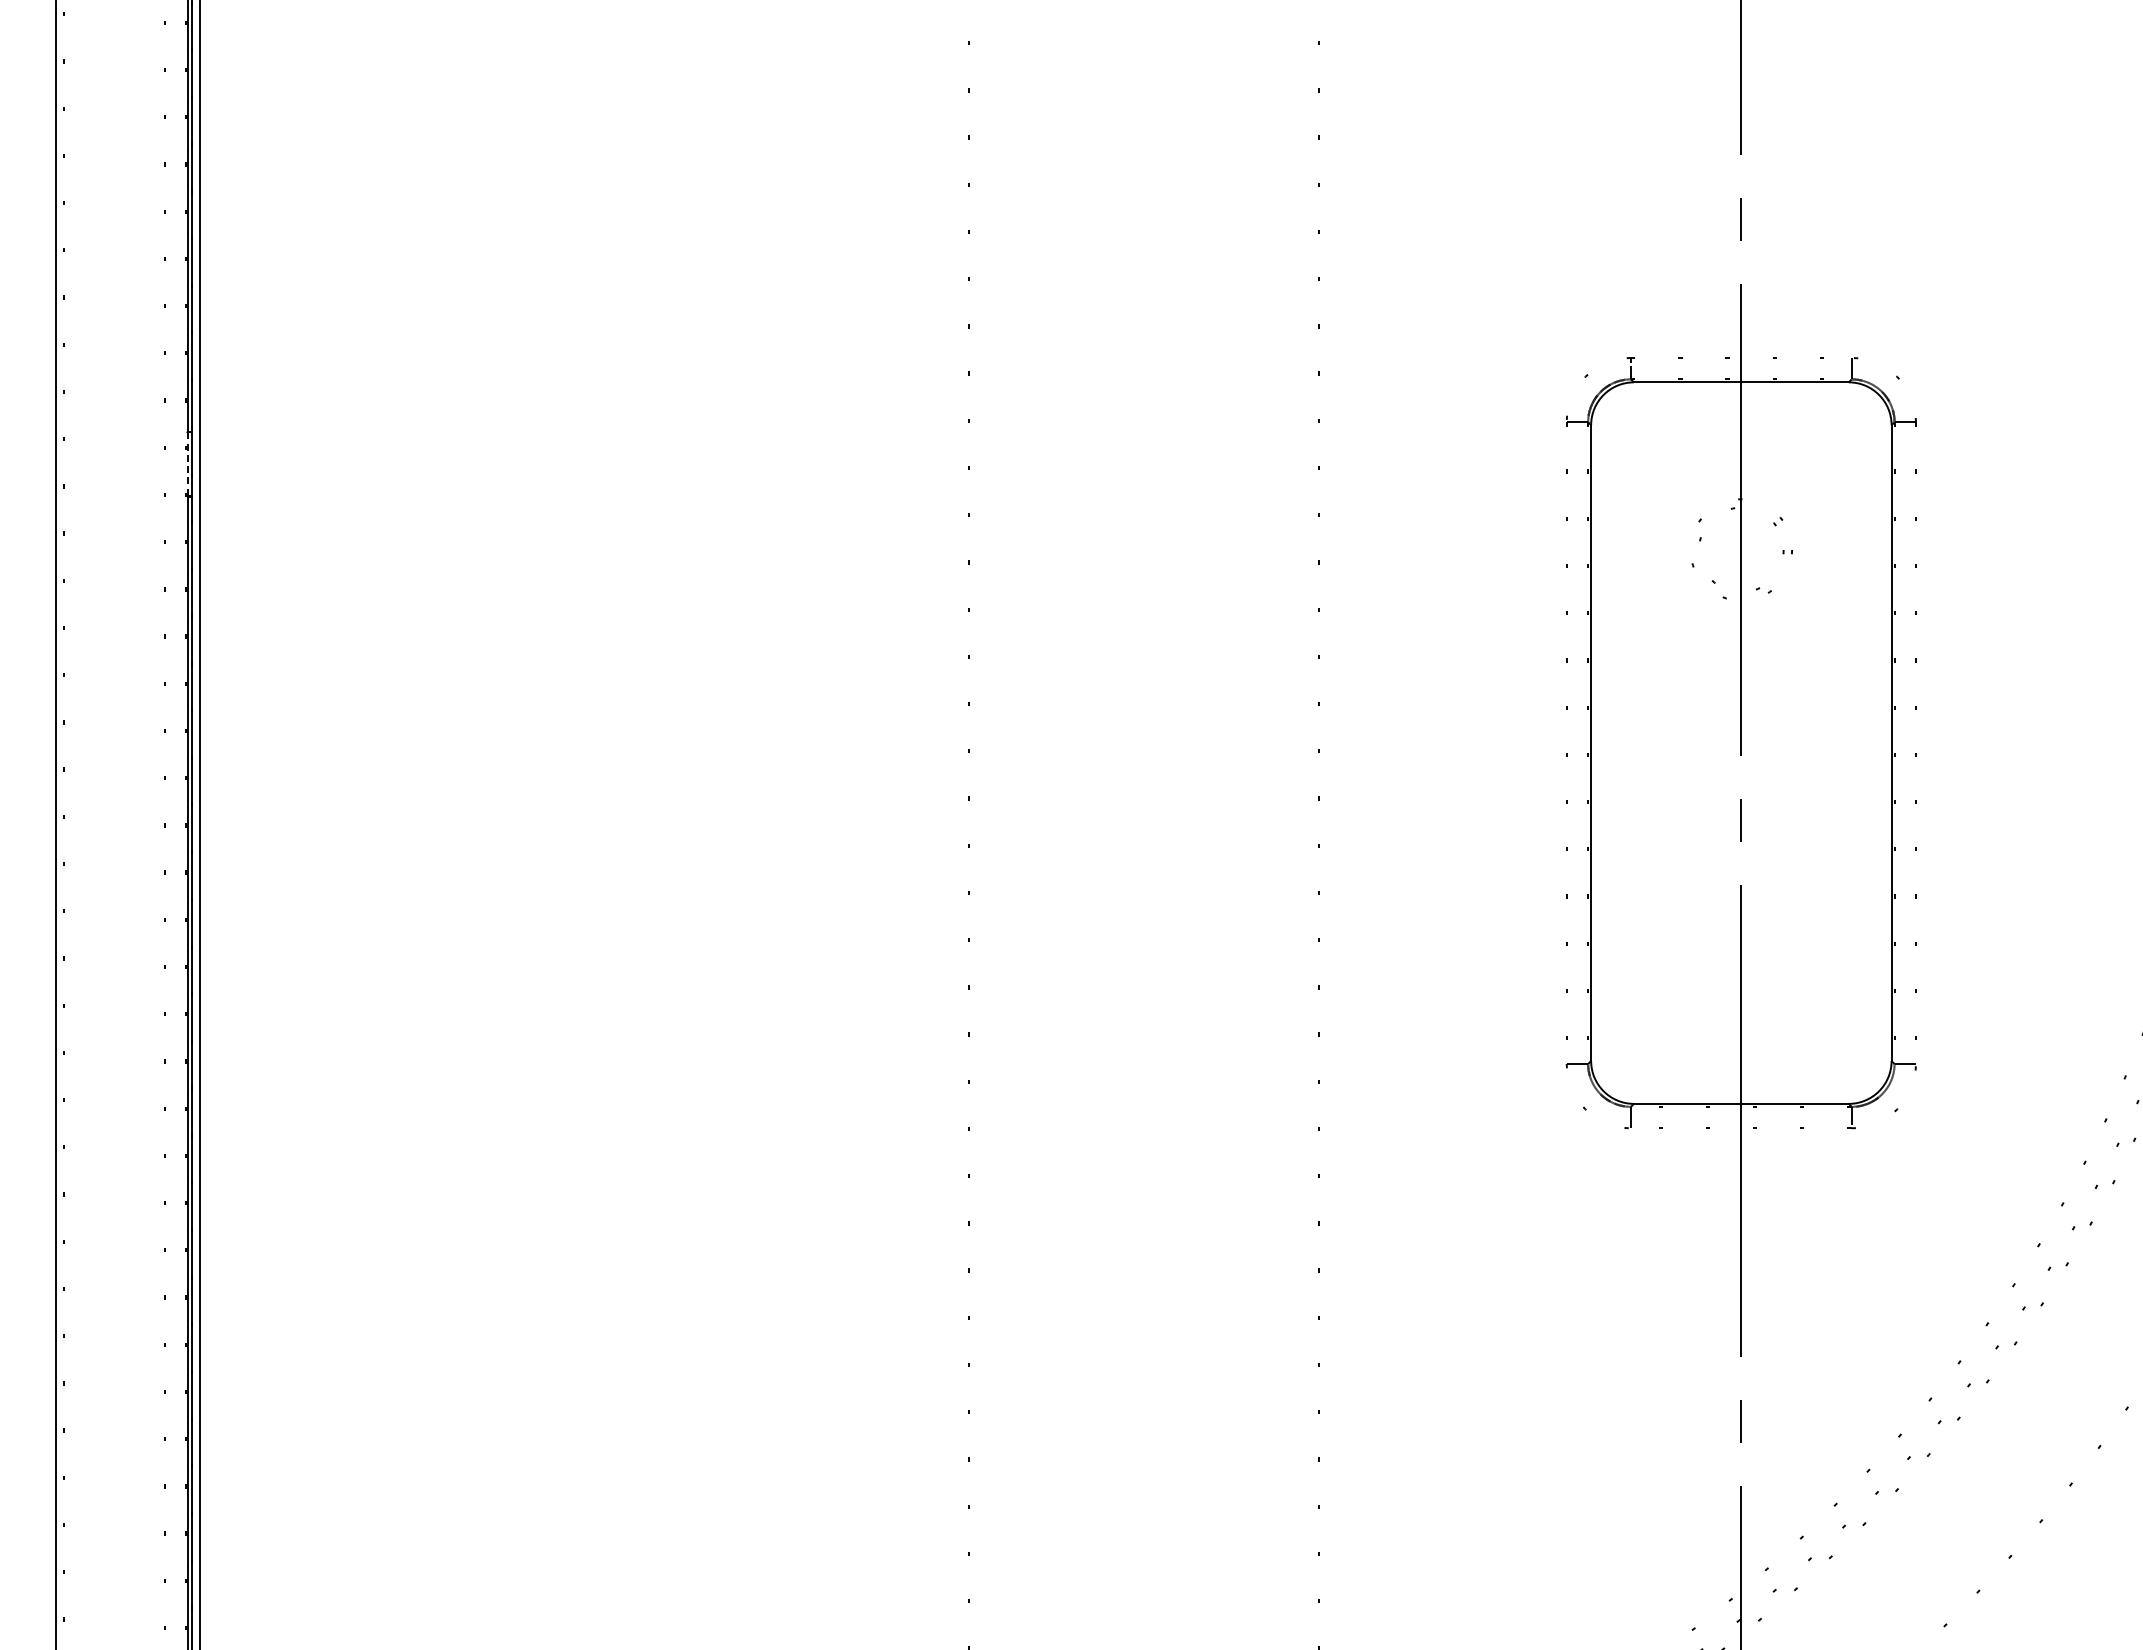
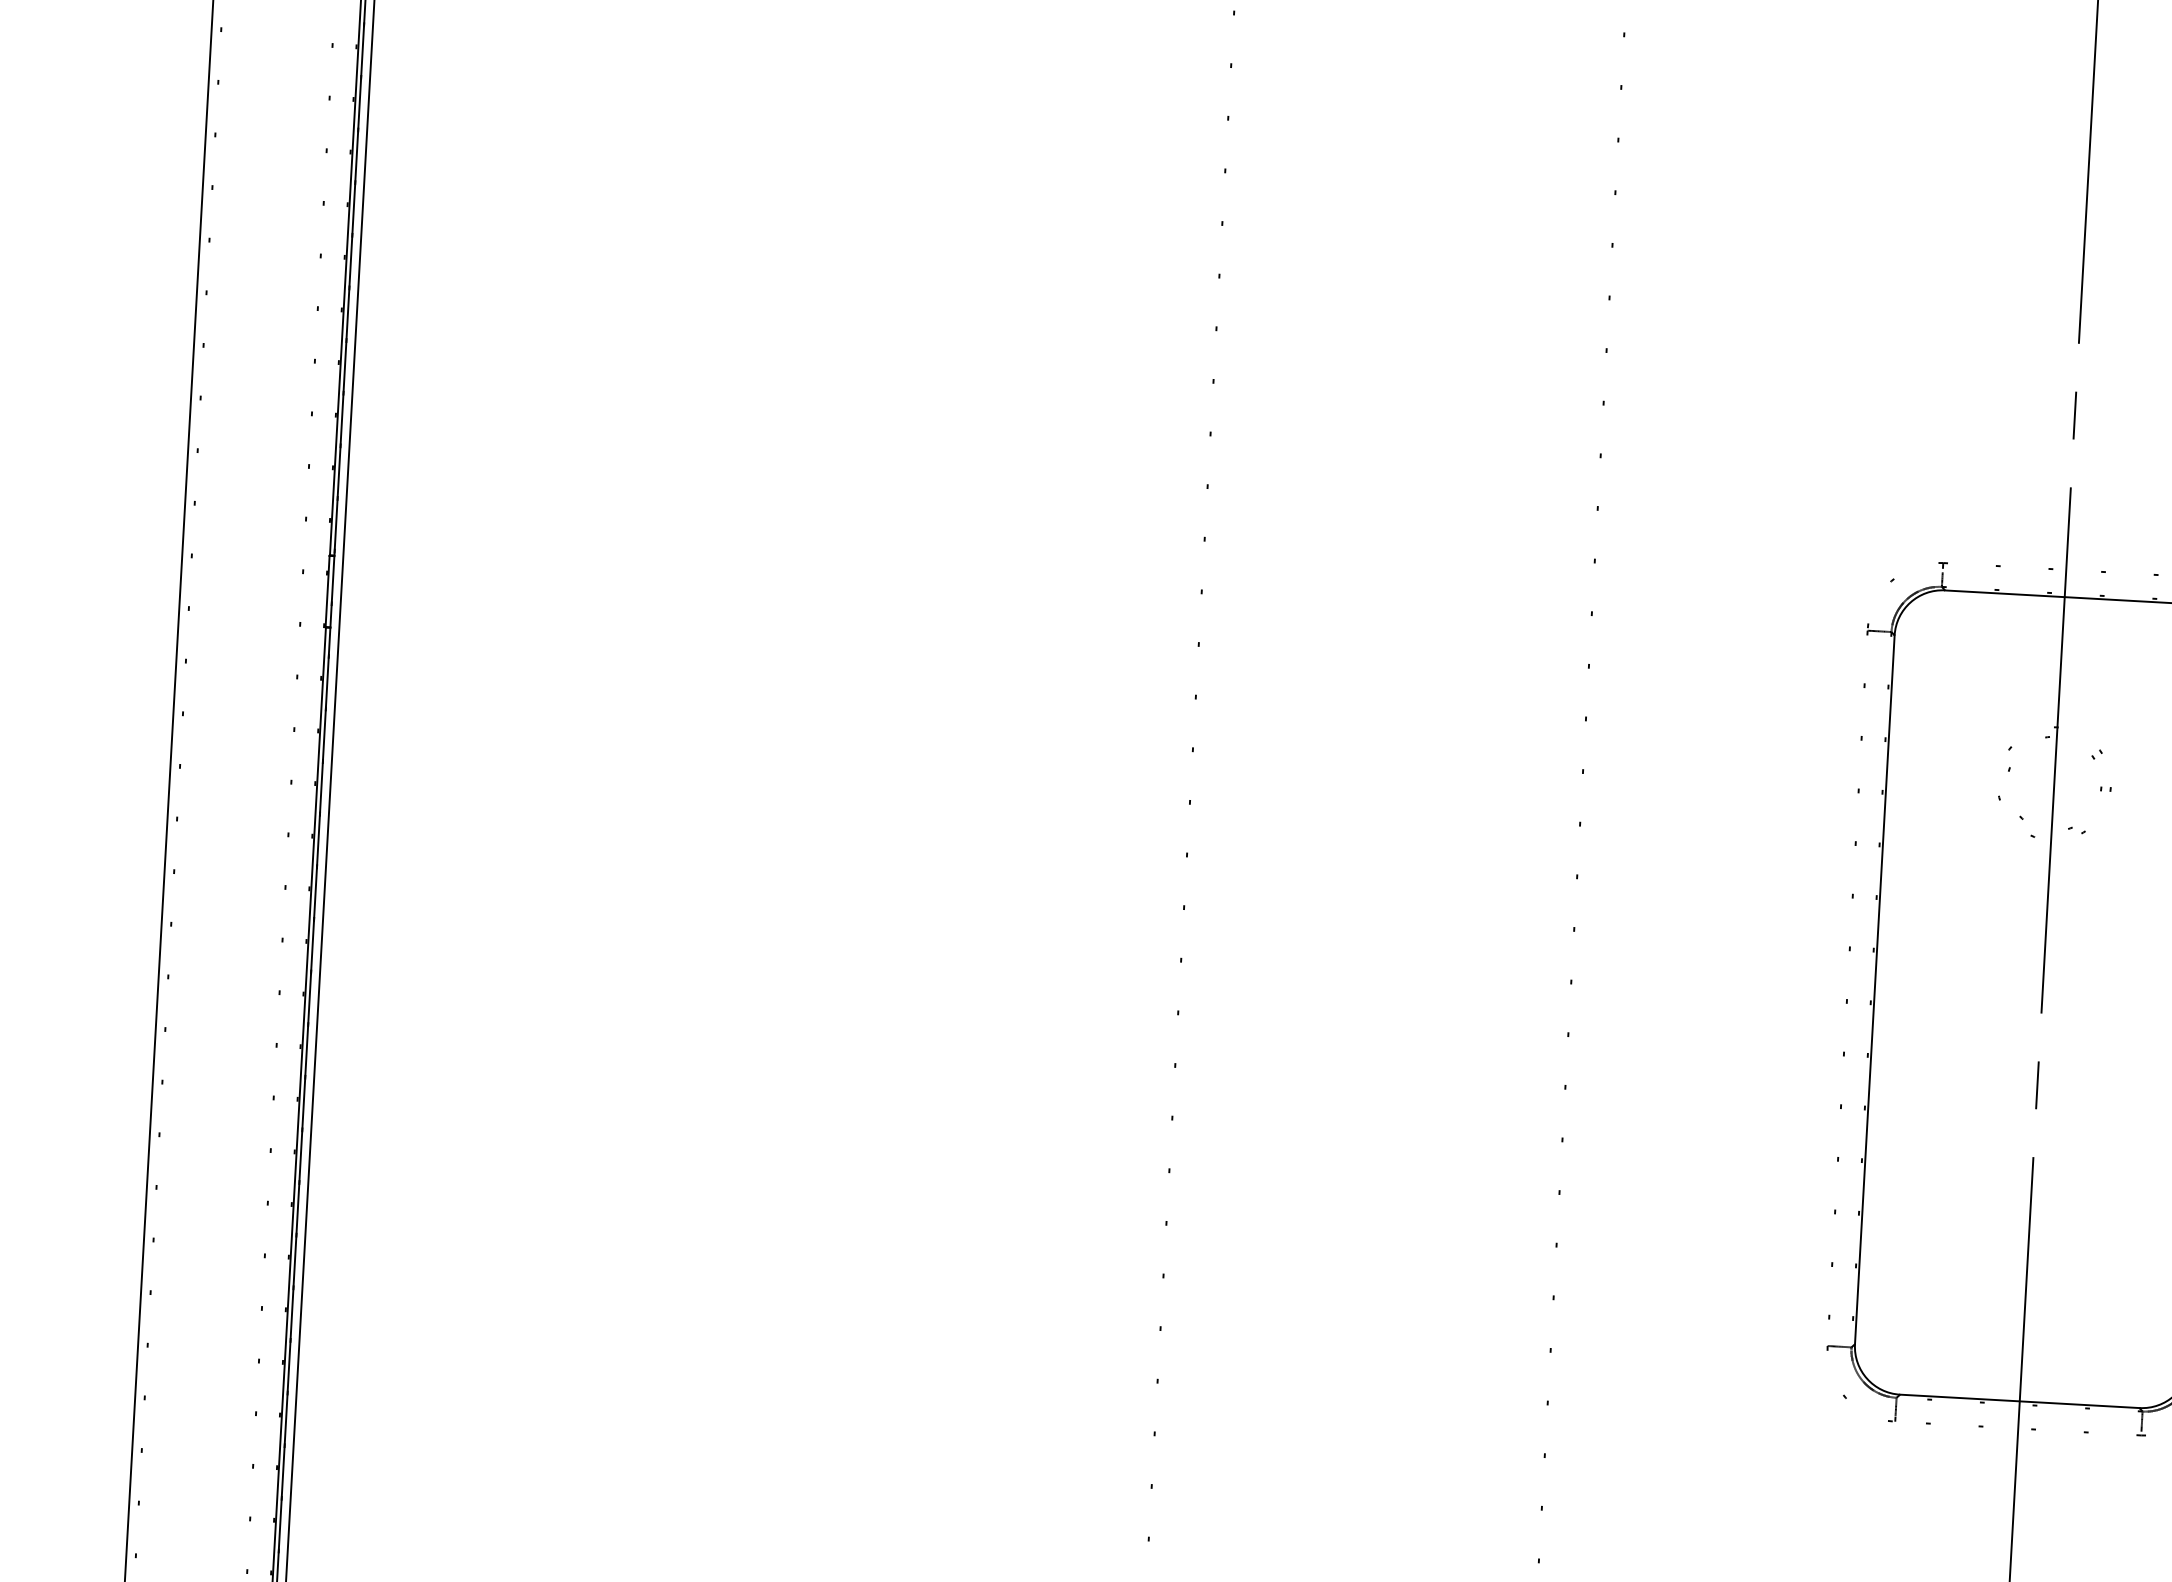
line: (187, 464) -> (327, 591), dashed -> solid

